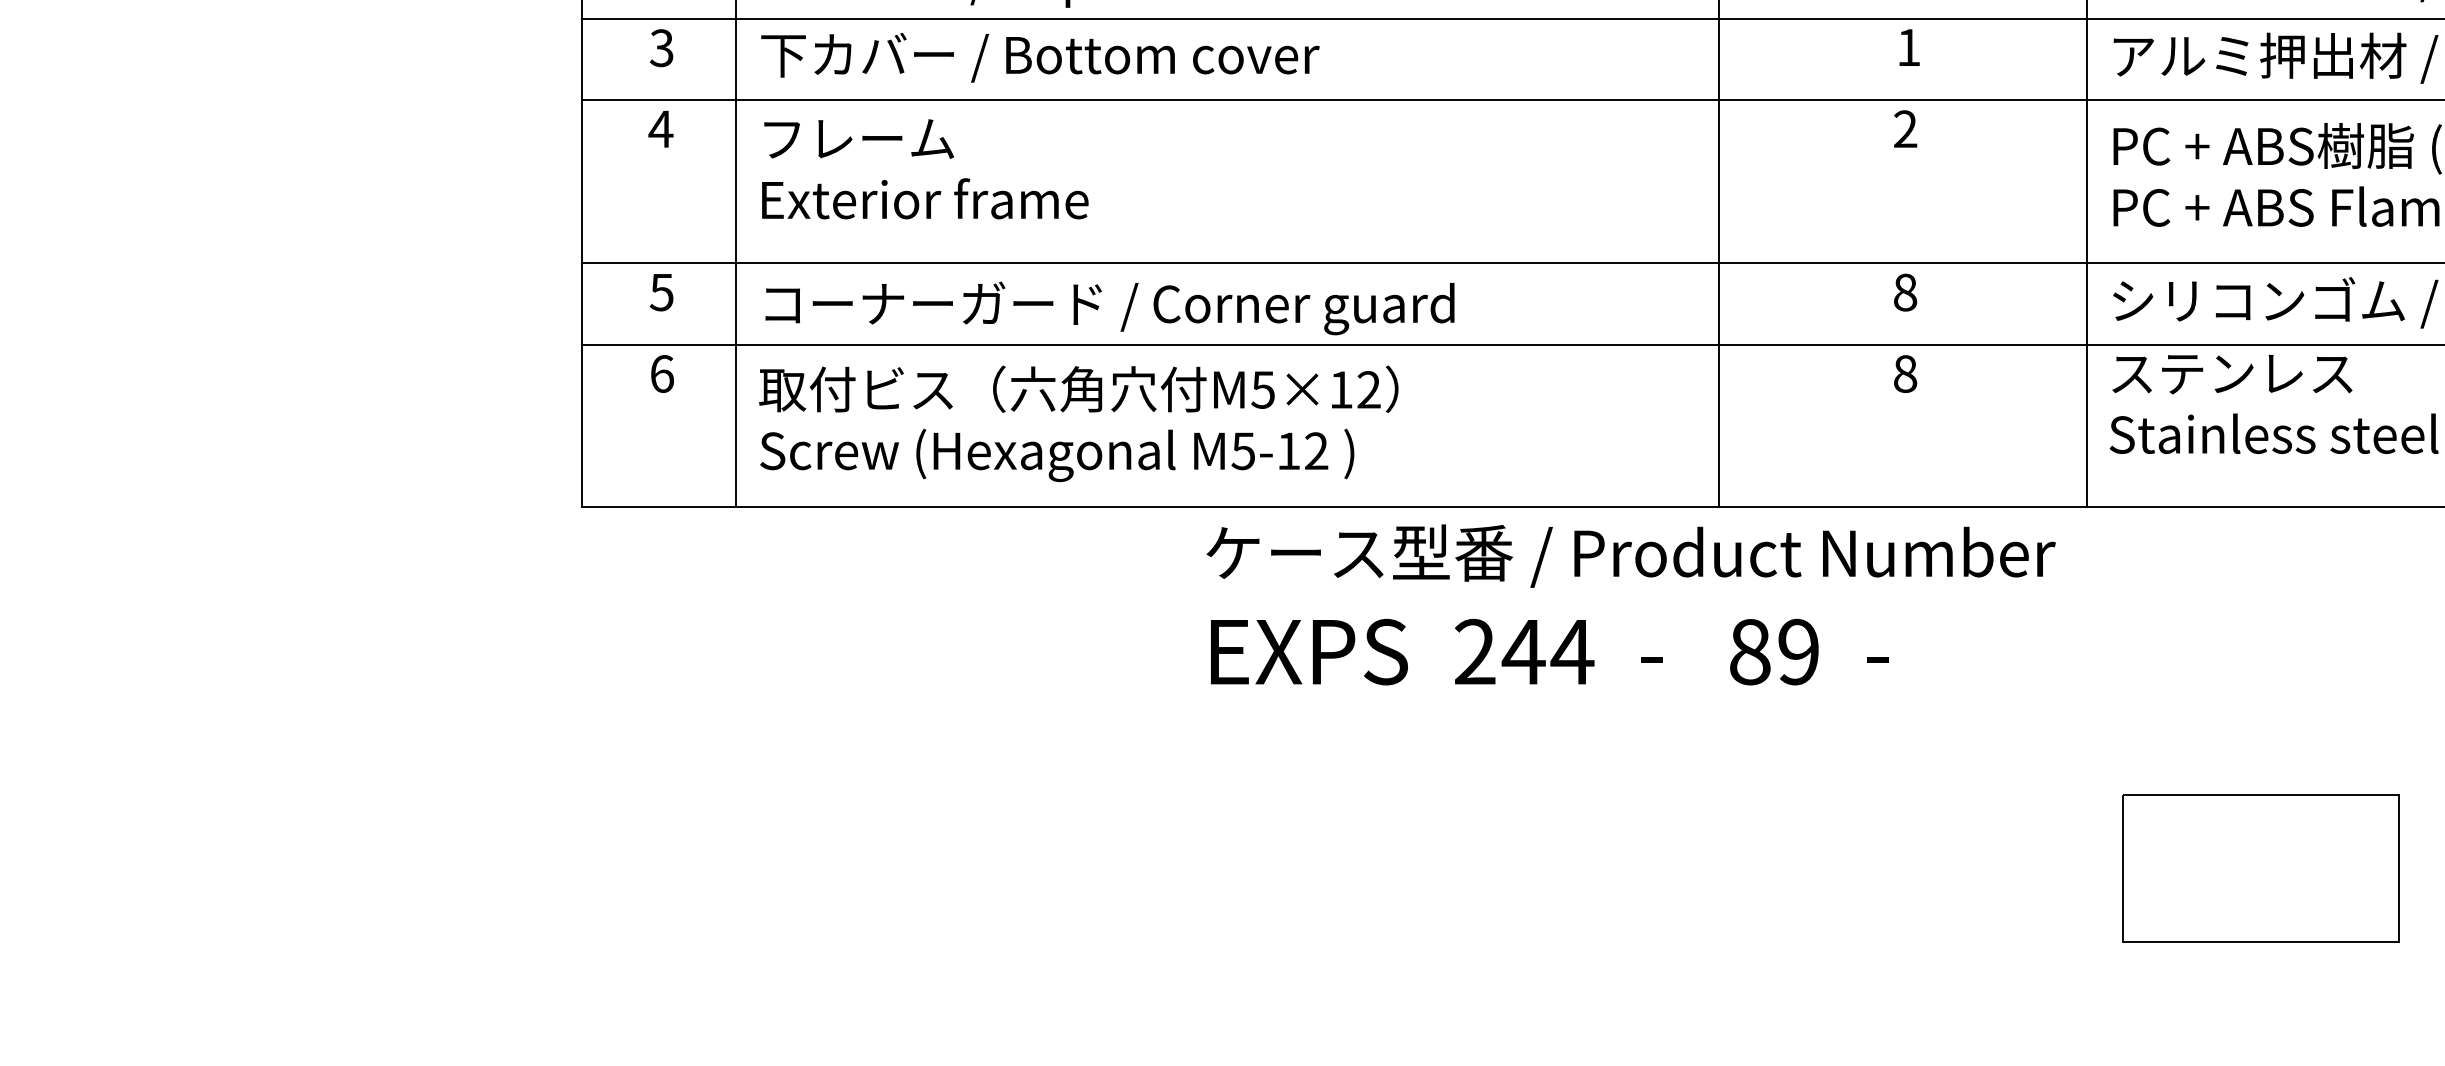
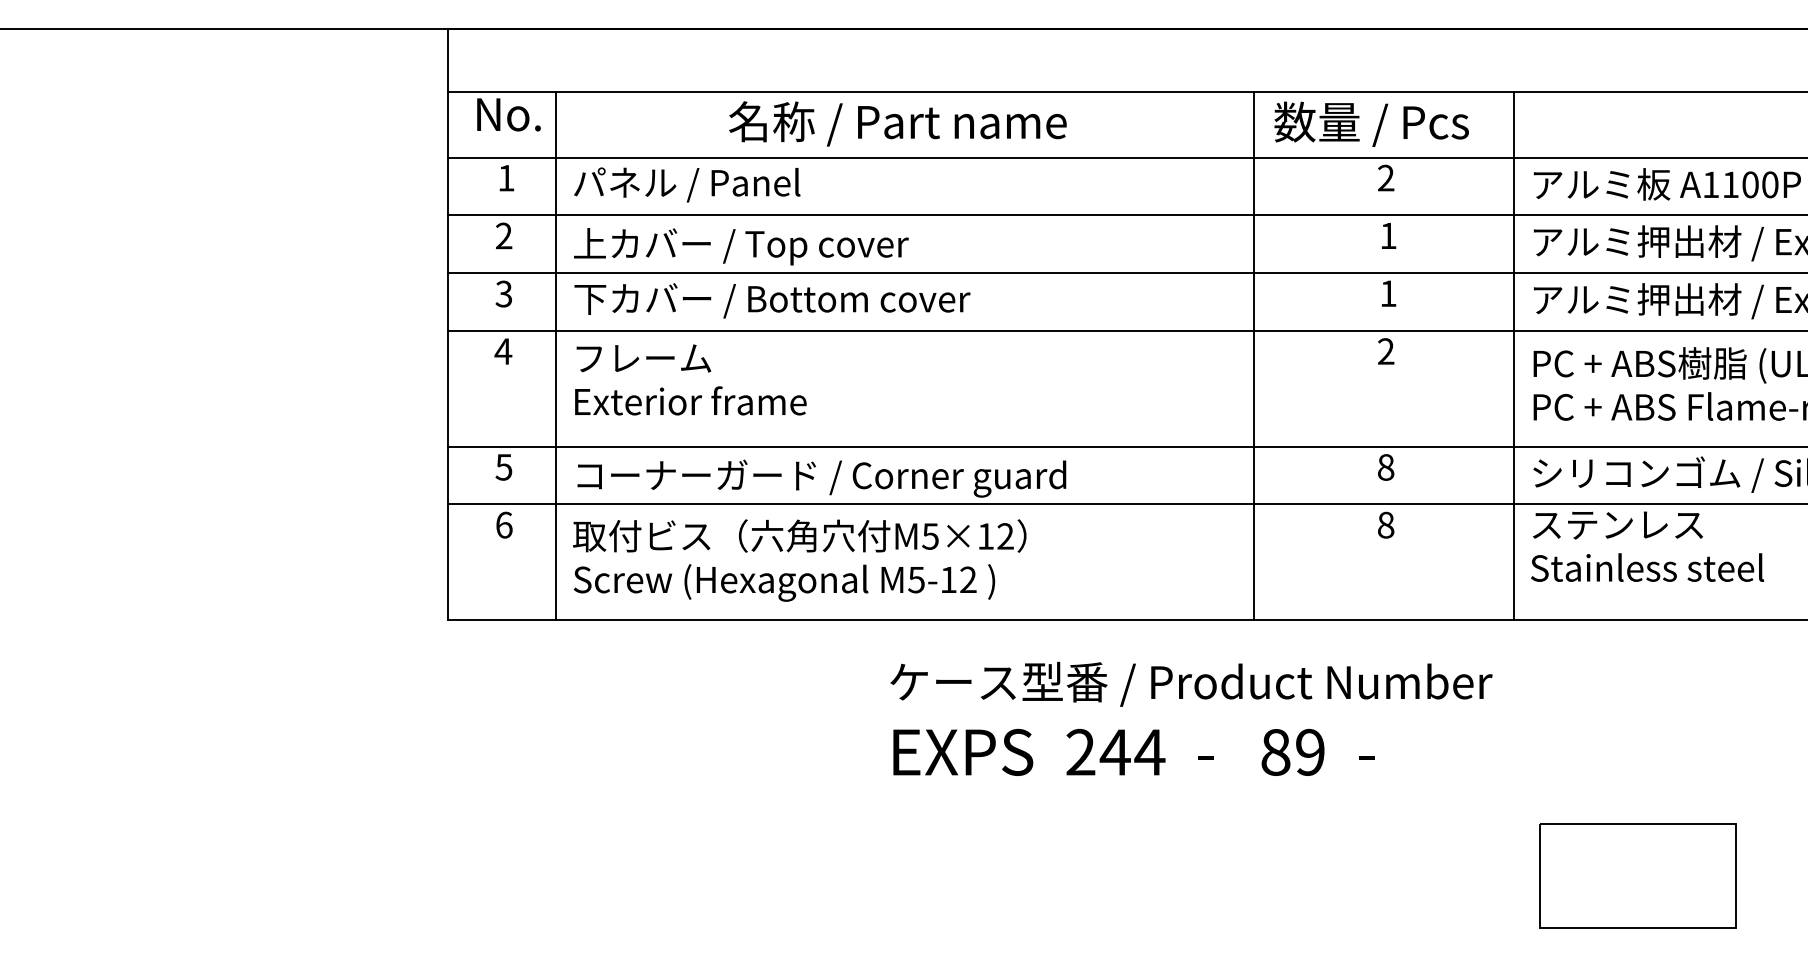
text: (1631, 604) -> (1191, 718), moved

